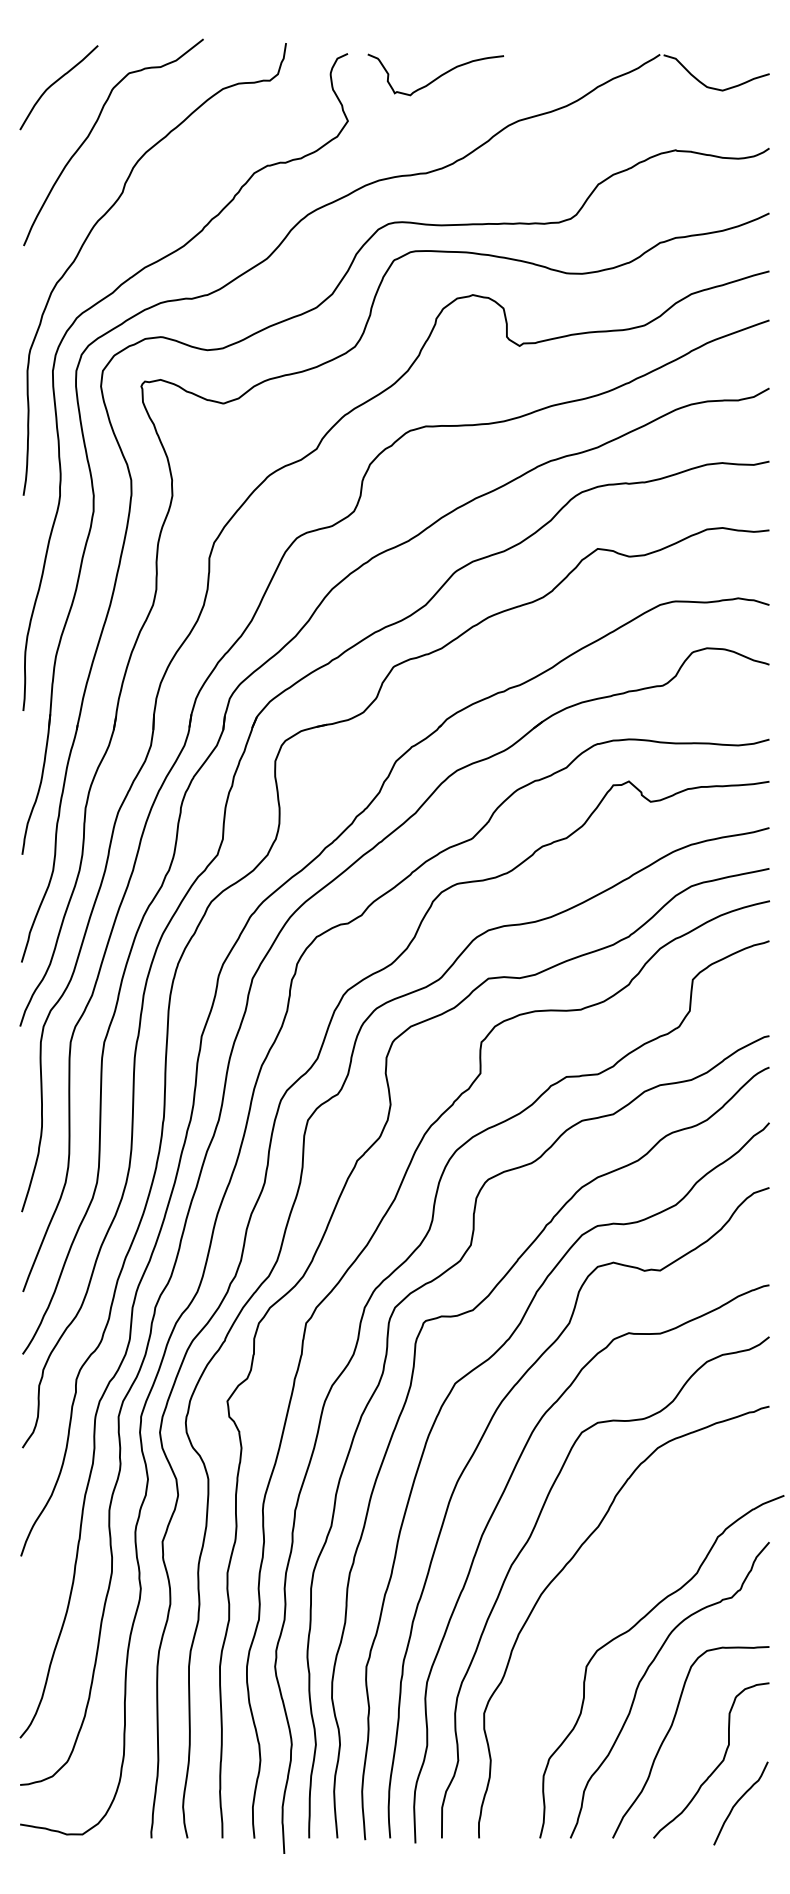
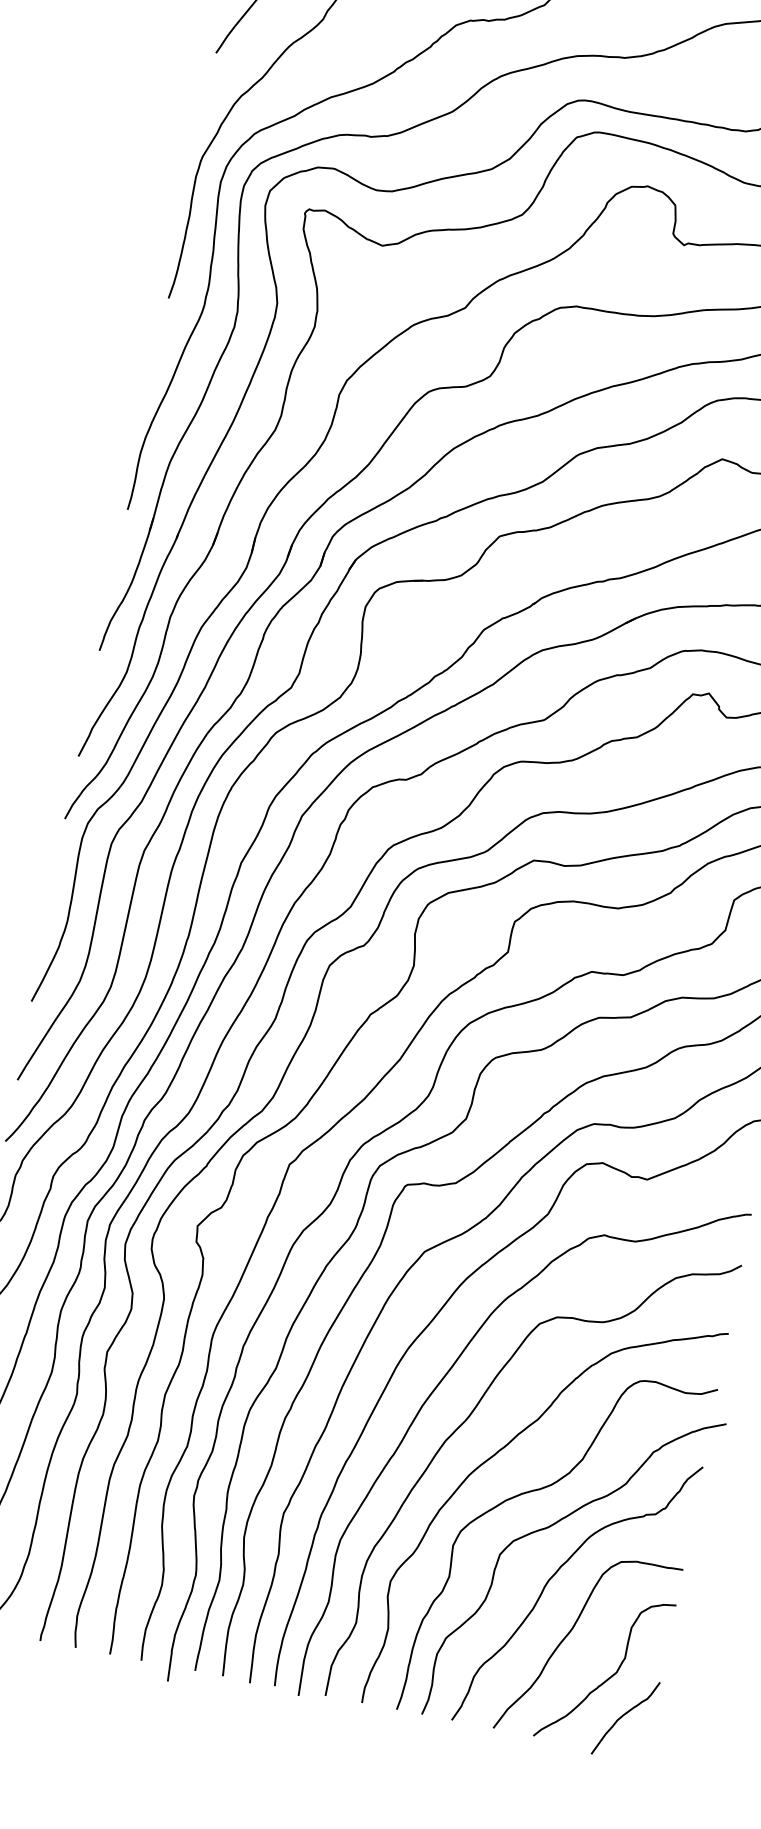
curve: (614, 1595) -> (540, 1490), added

